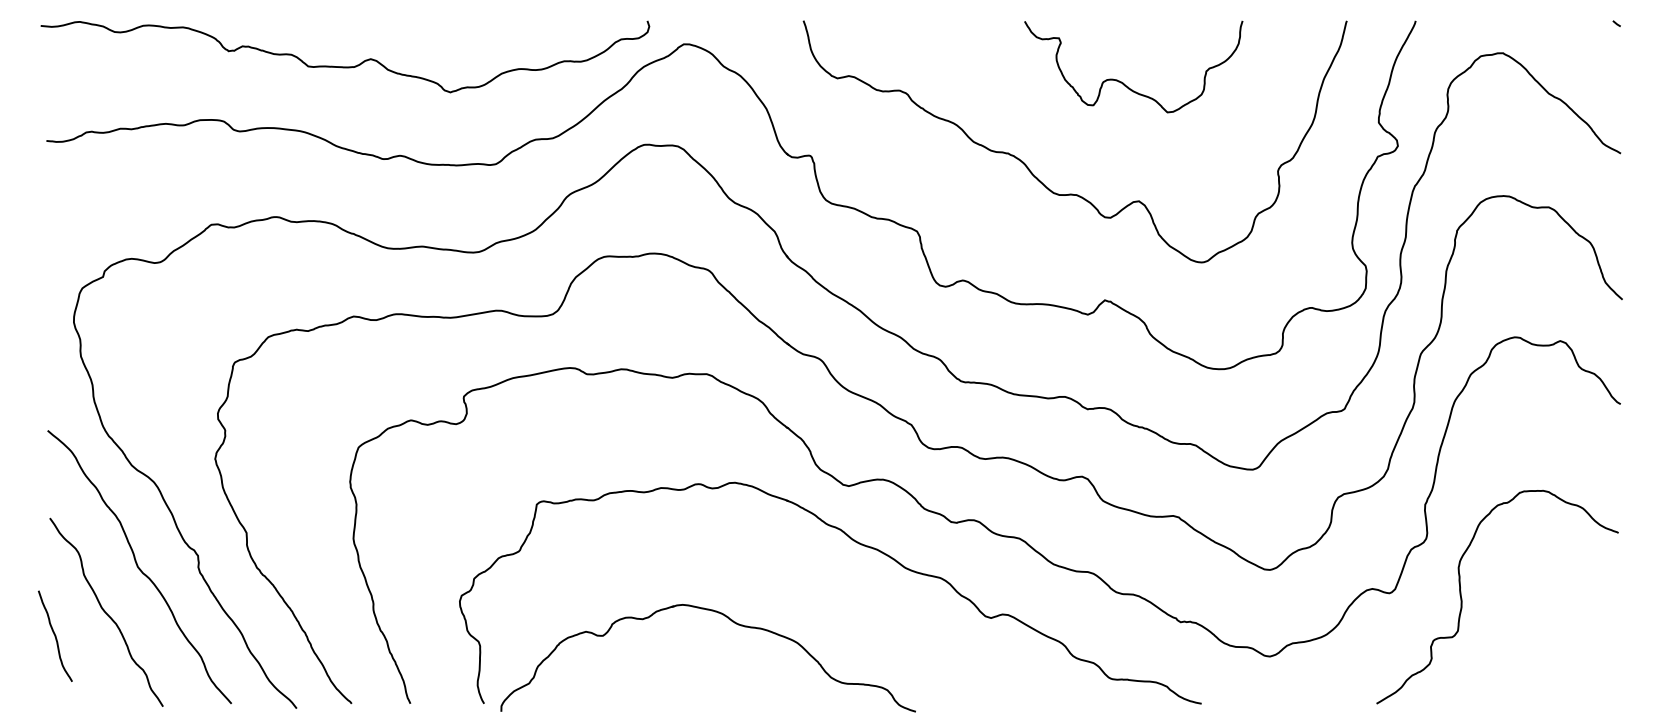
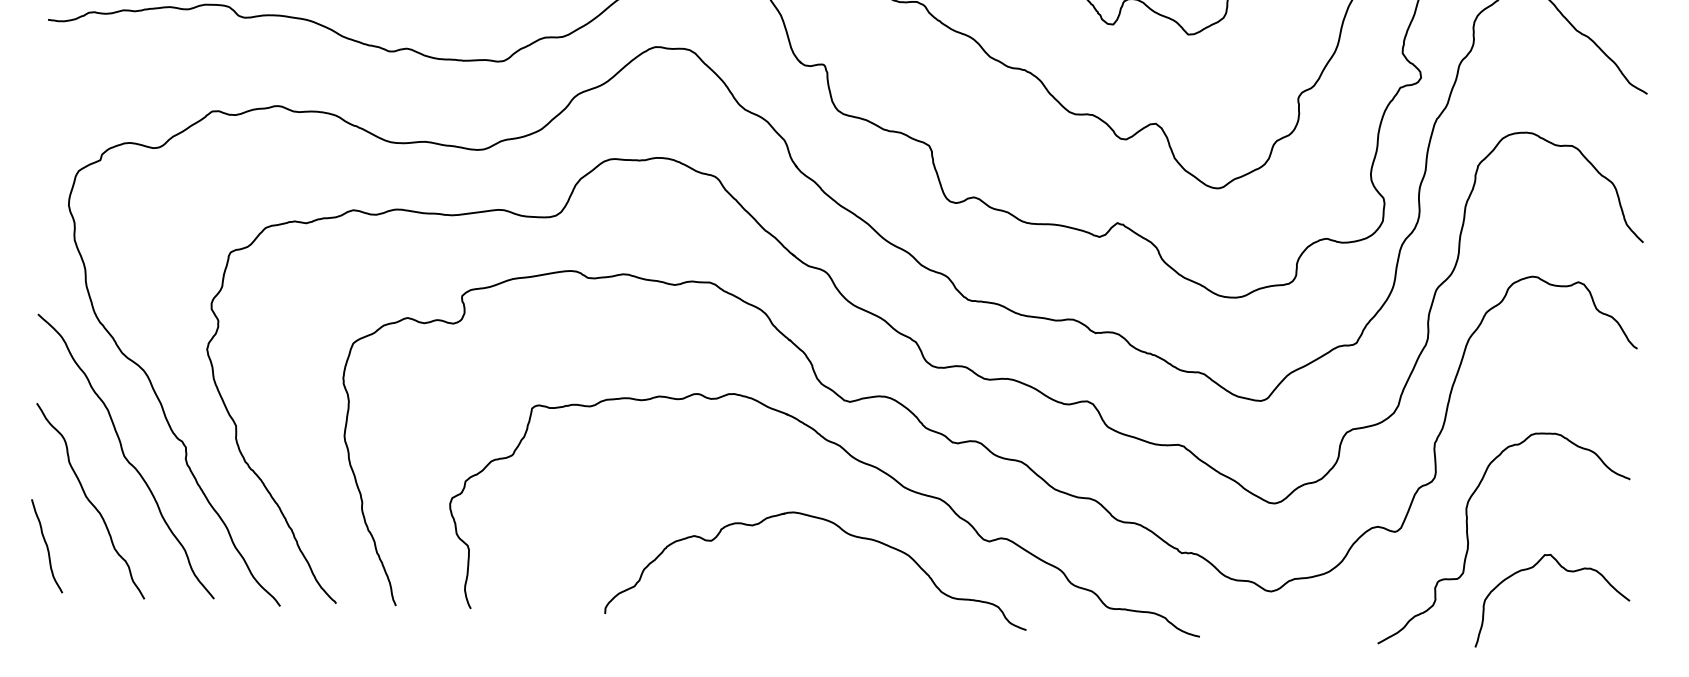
part: (732, 622) -> (843, 532), moved
curve: (1561, 626) -> (1568, 572), added
curve: (55, 635) -> (47, 545), moved

